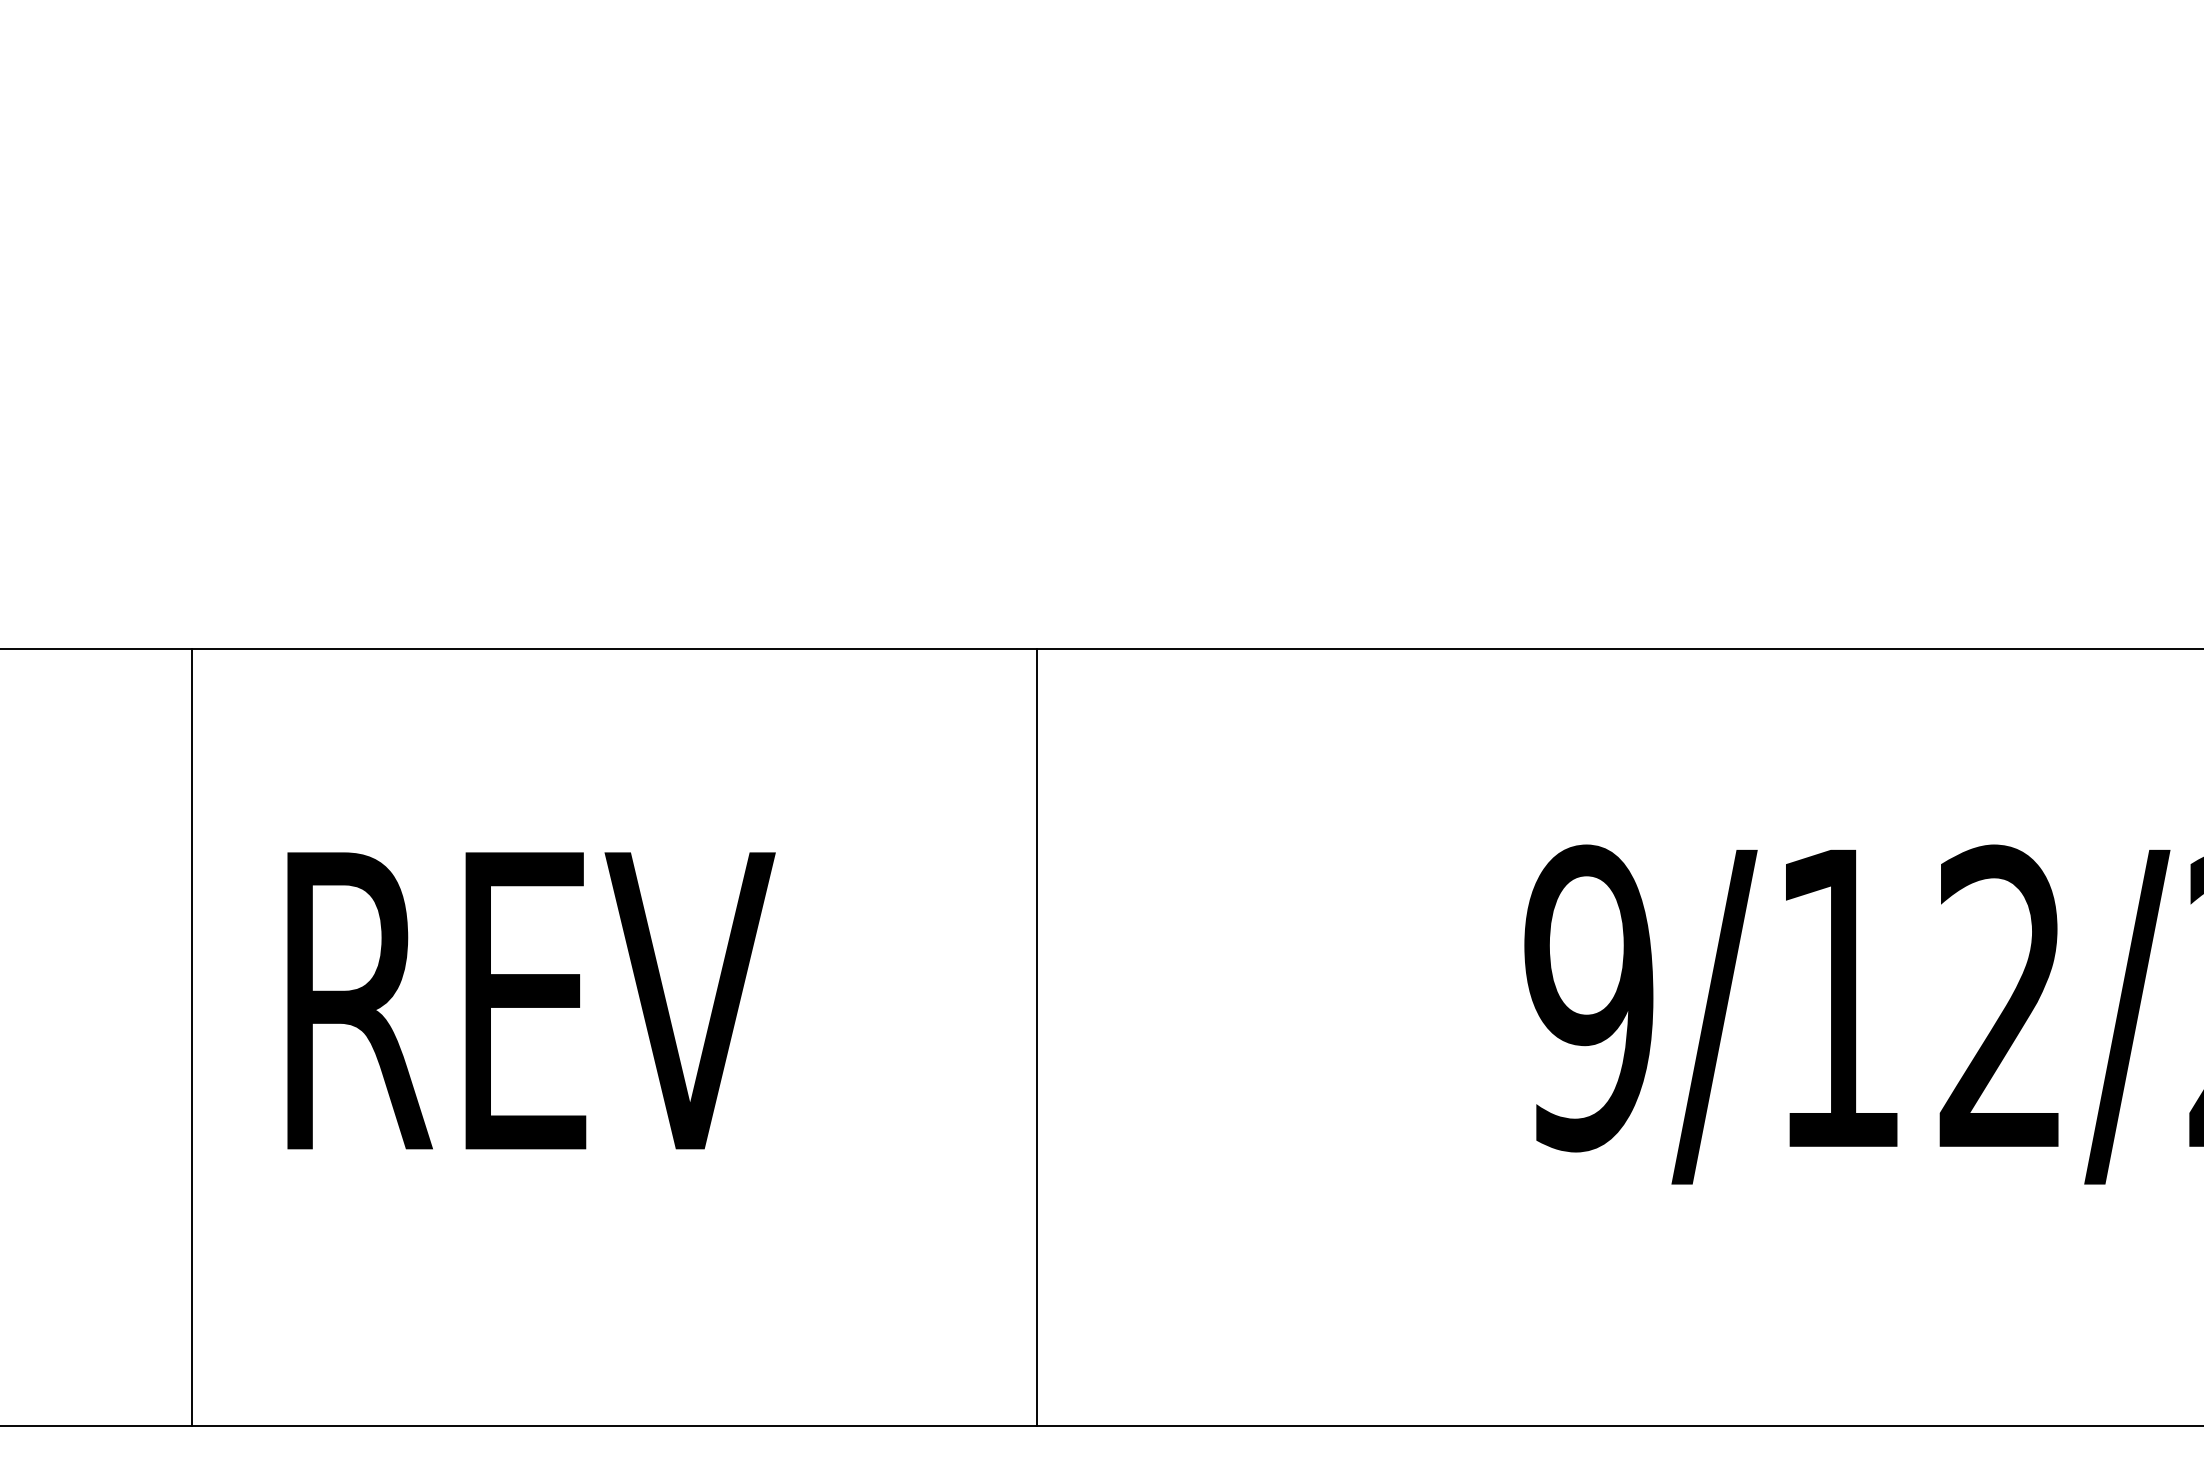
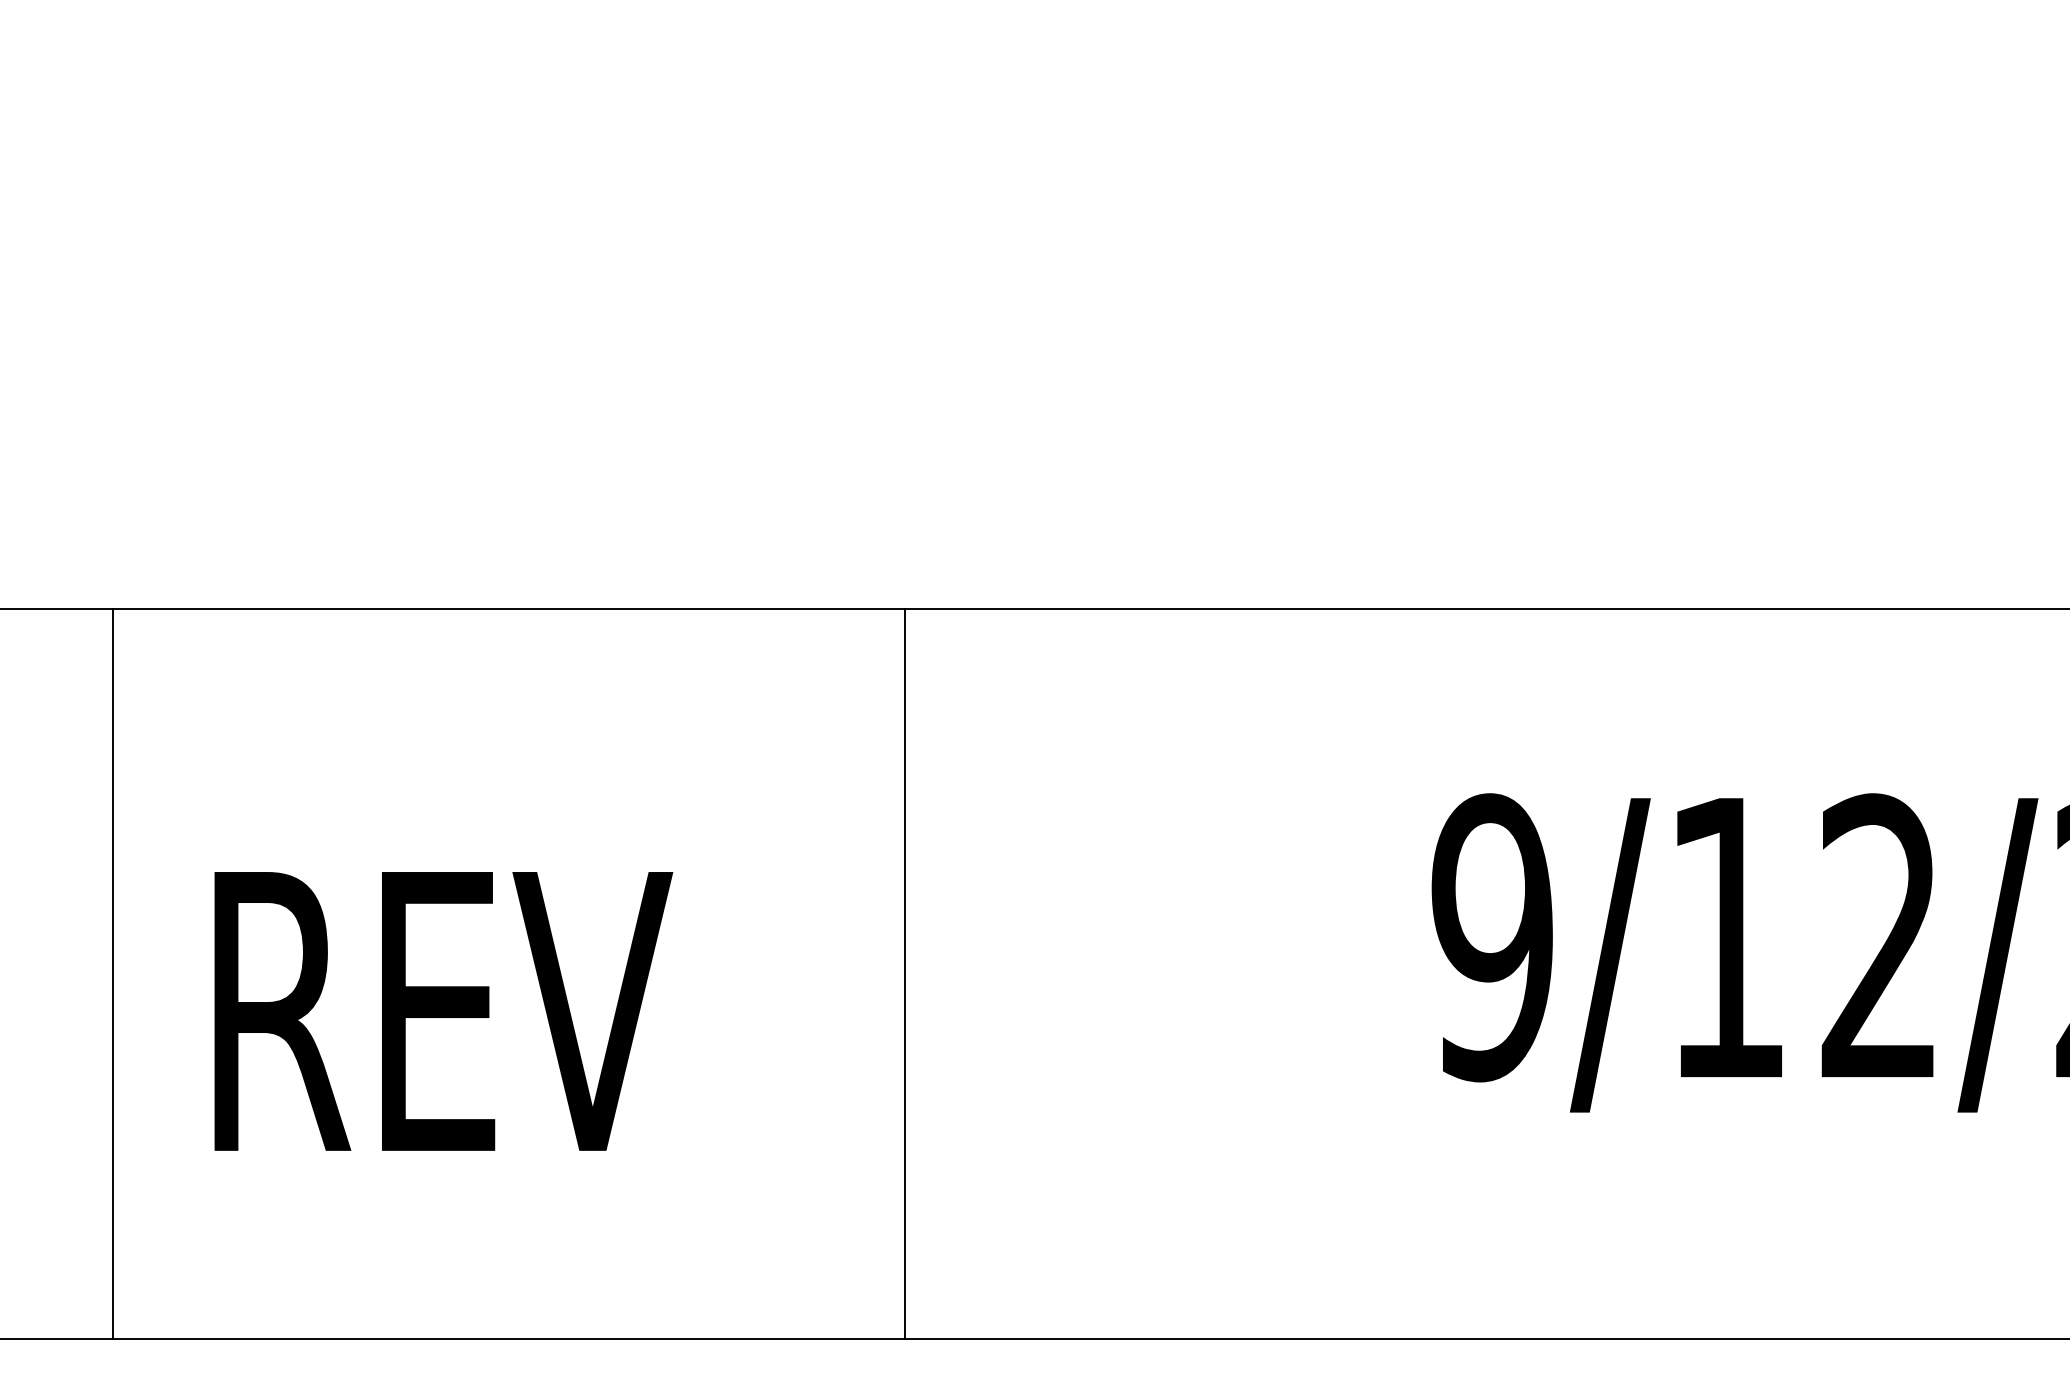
text: (531, 1000) -> (443, 1011), moved
line: (191, 1037) -> (112, 974), moved
line: (1036, 1037) -> (904, 974), moved

